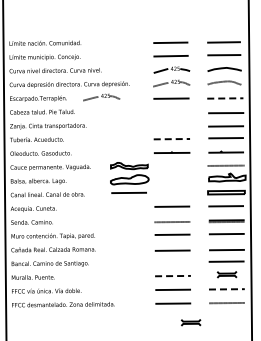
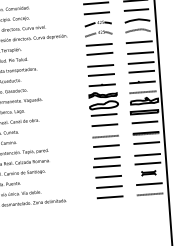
part: (101, 97) -> (47, 47), removed
line: (225, 98) -> (139, 42), dashed -> solid
line: (171, 110) -> (99, 53), added
line: (171, 126) -> (100, 65), added
line: (172, 139) -> (101, 75), dashed -> solid
part: (129, 177) -> (103, 103), moved
line: (171, 262) -> (106, 166), added
line: (173, 276) -> (109, 177), dashed -> solid
line: (226, 289) -> (149, 184), dashed -> solid
part: (190, 322) -> (123, 210), removed

